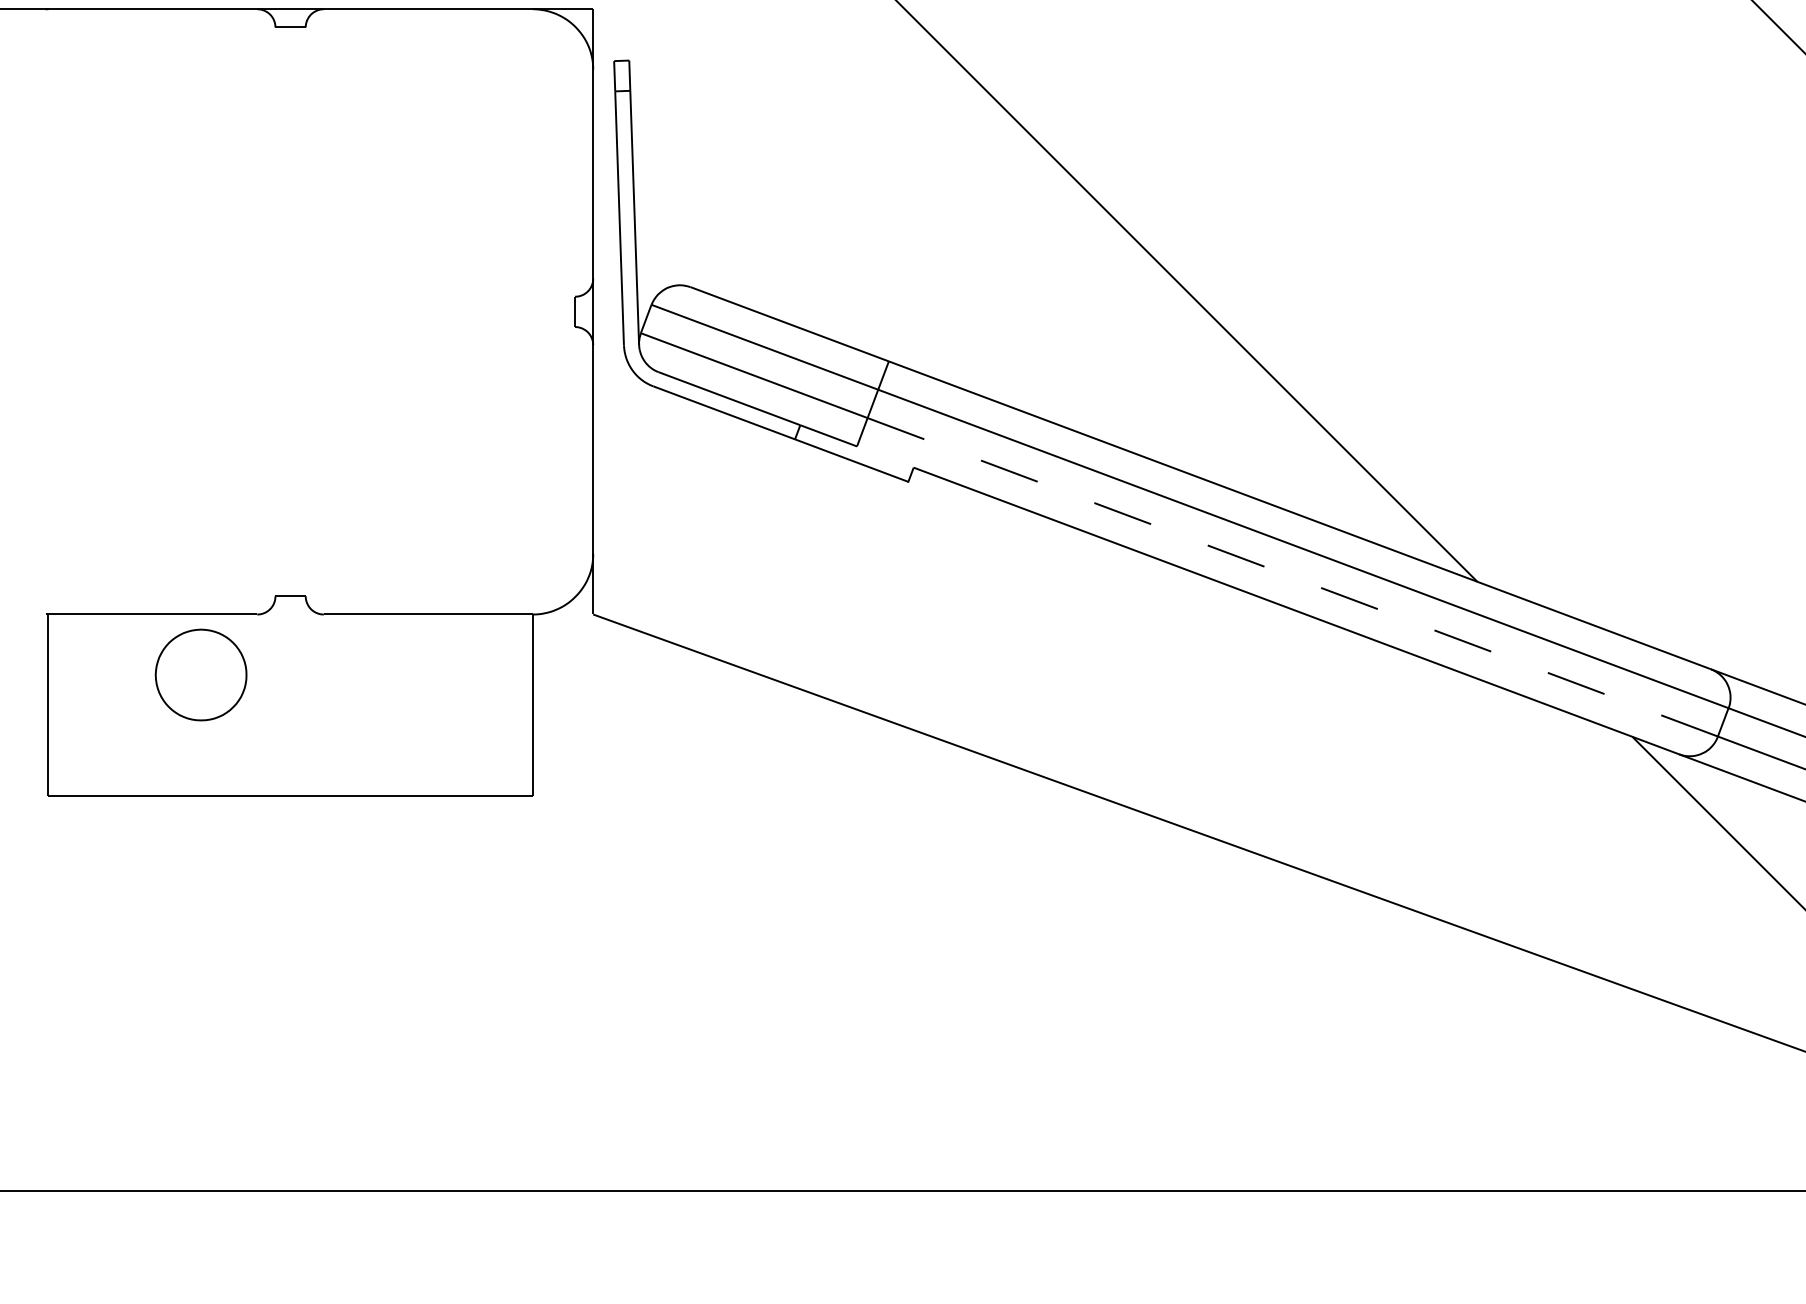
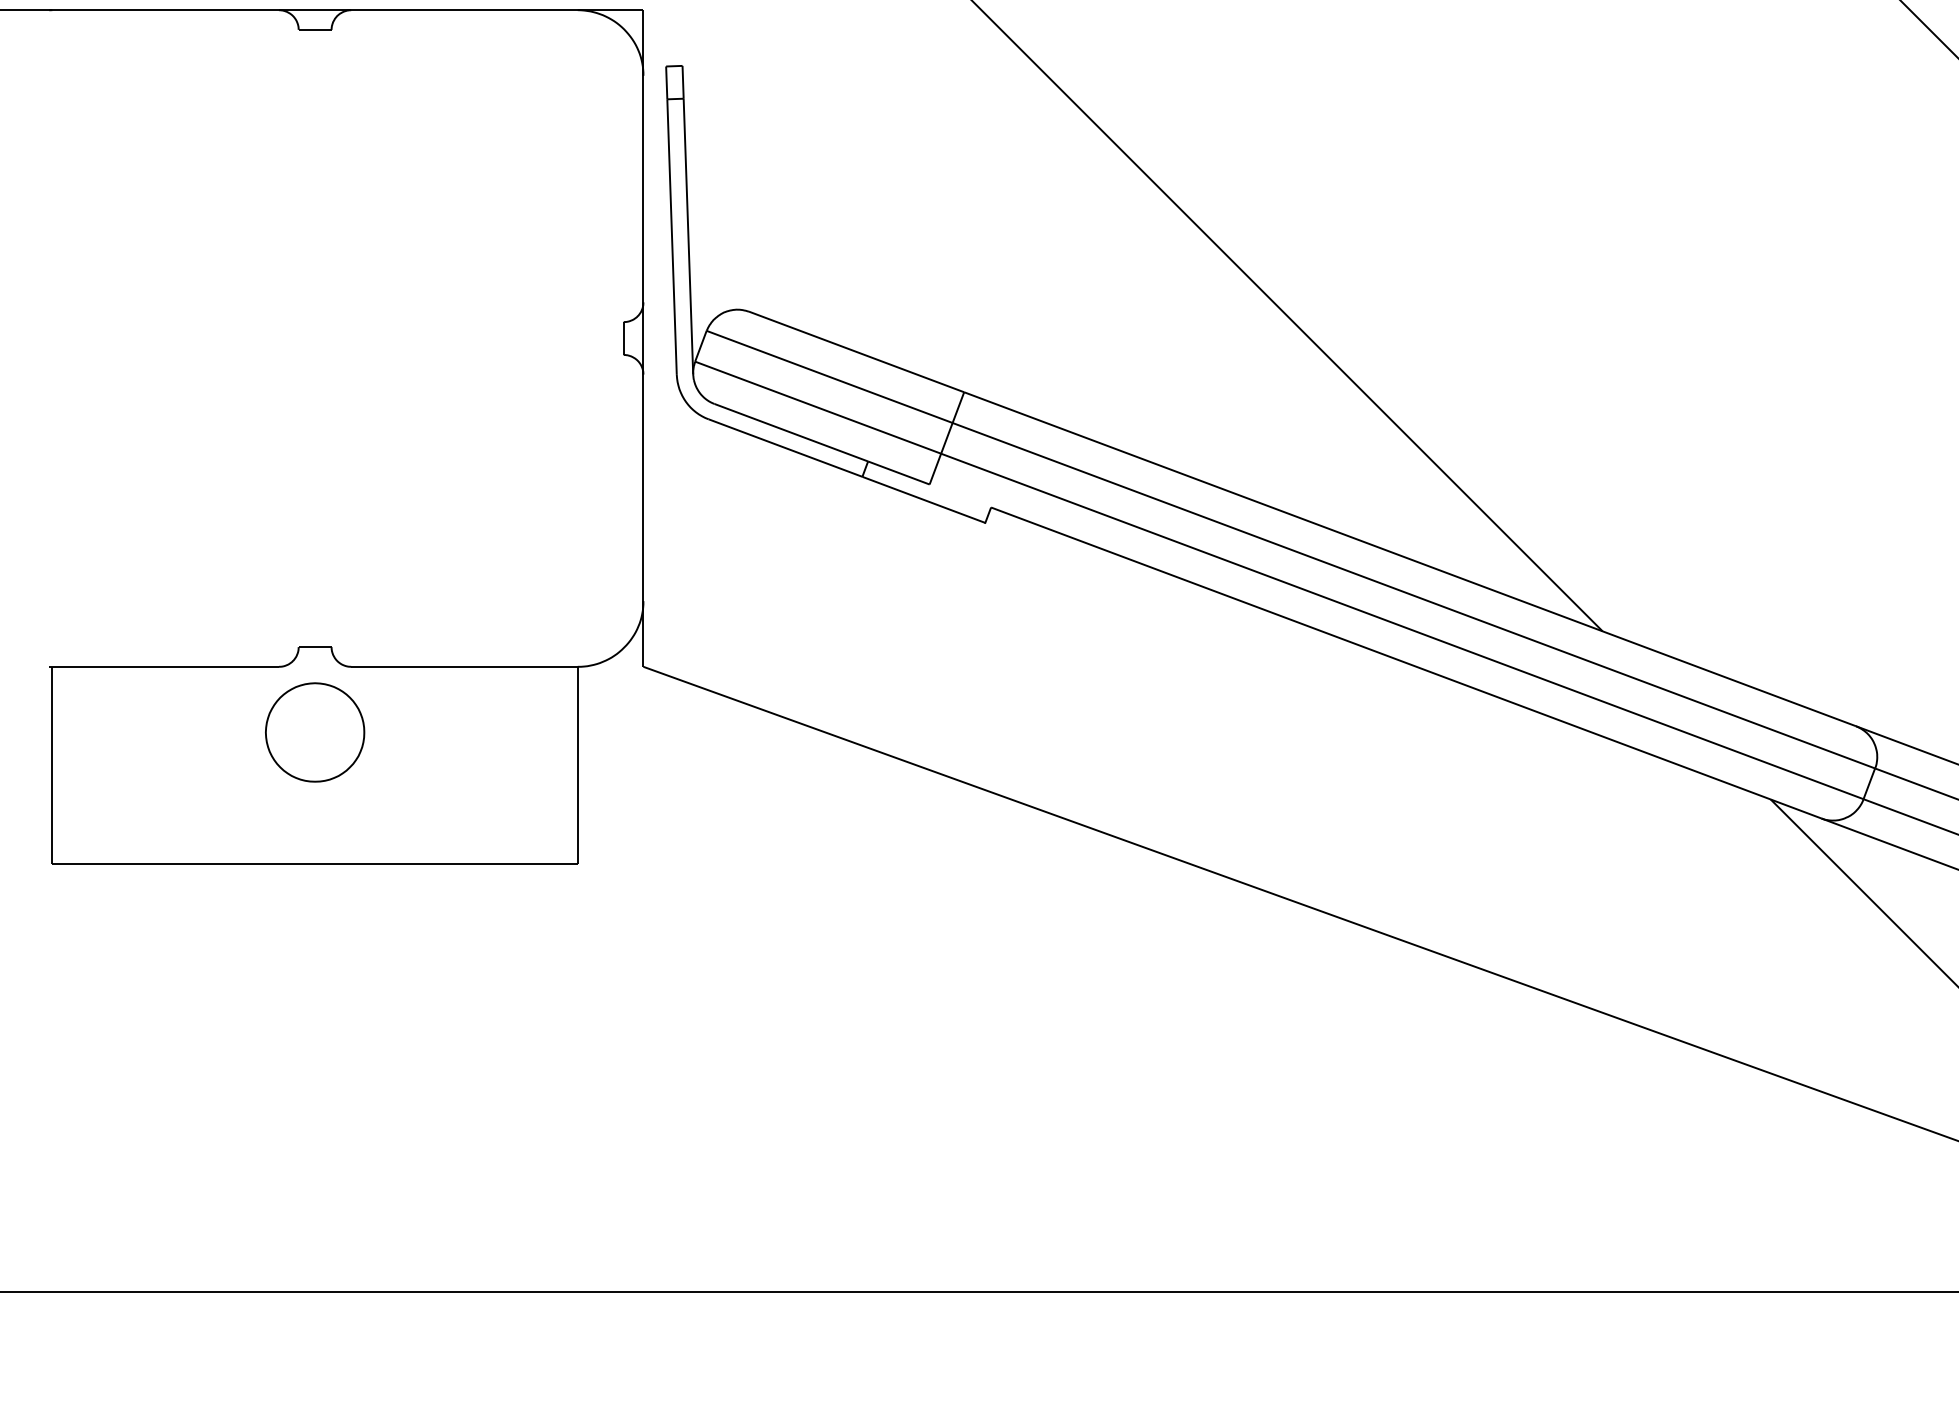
line: (1292, 577) -> (1402, 626), dashed -> solid
part: (201, 675) -> (315, 732), moved

